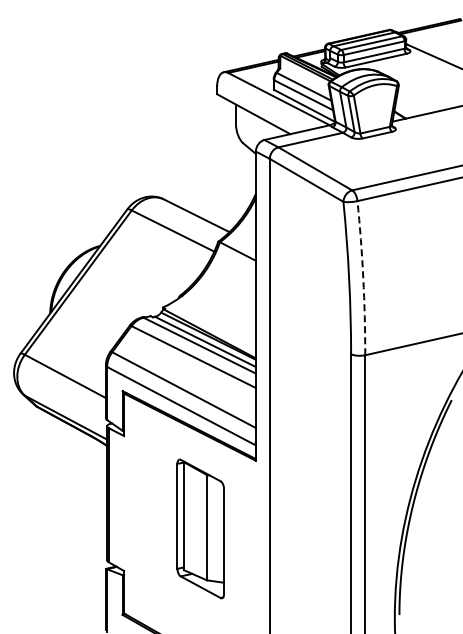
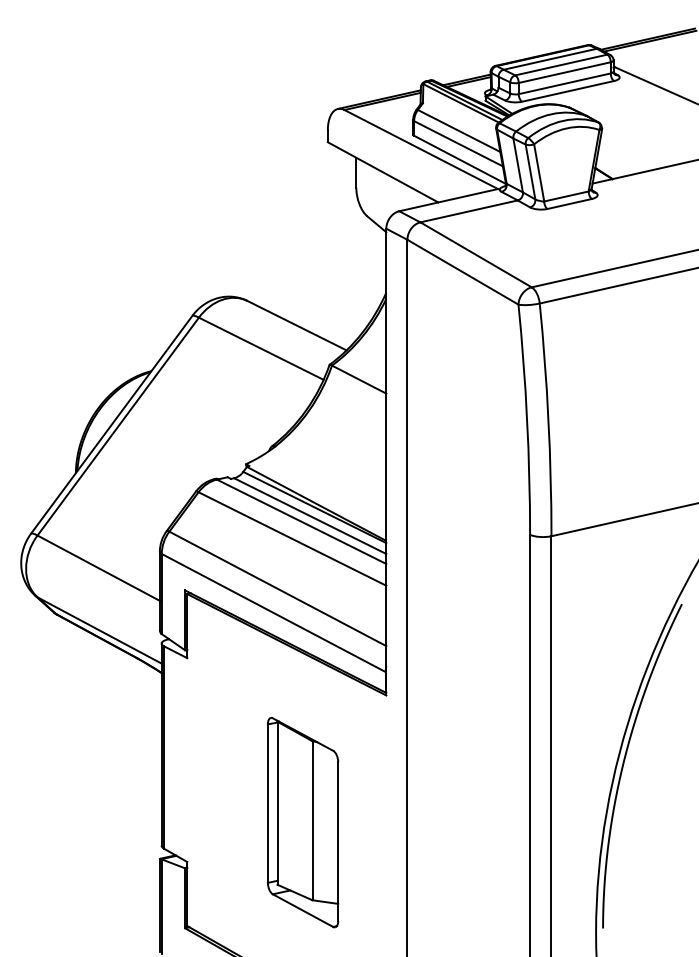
arc: (363, 278) -> (548, 420), dashed -> solid
part: (200, 528) -> (302, 821), moved

